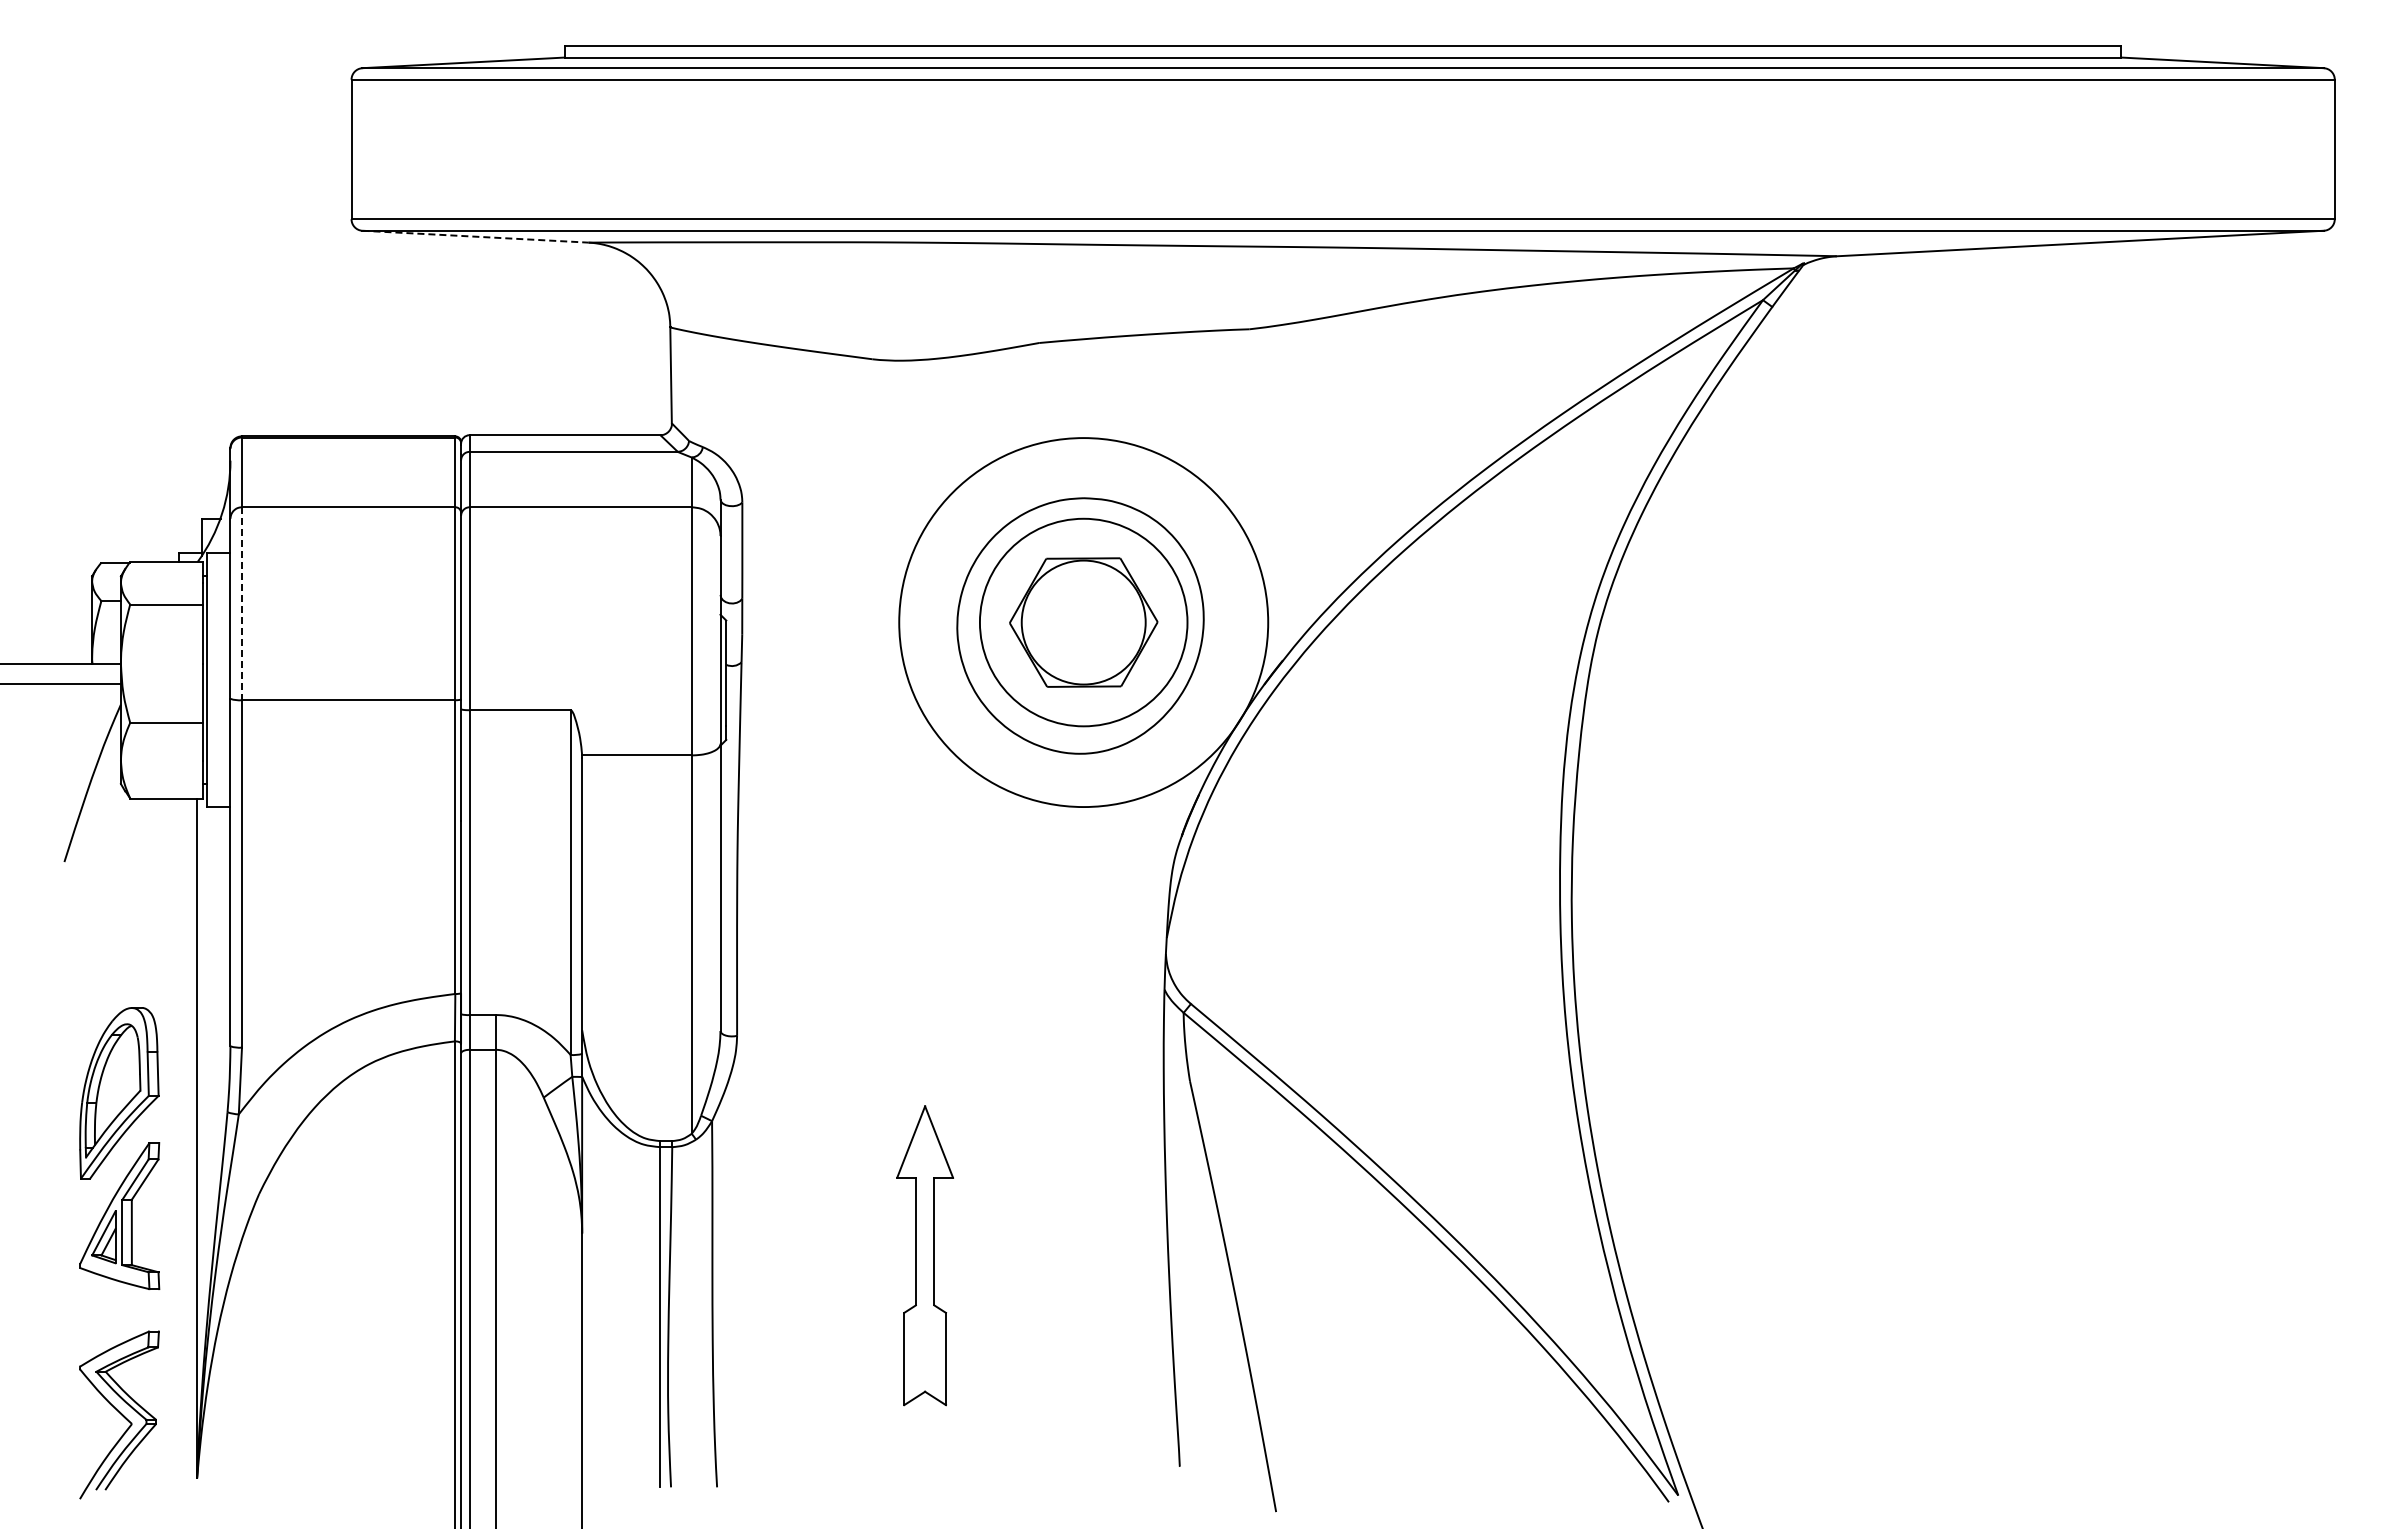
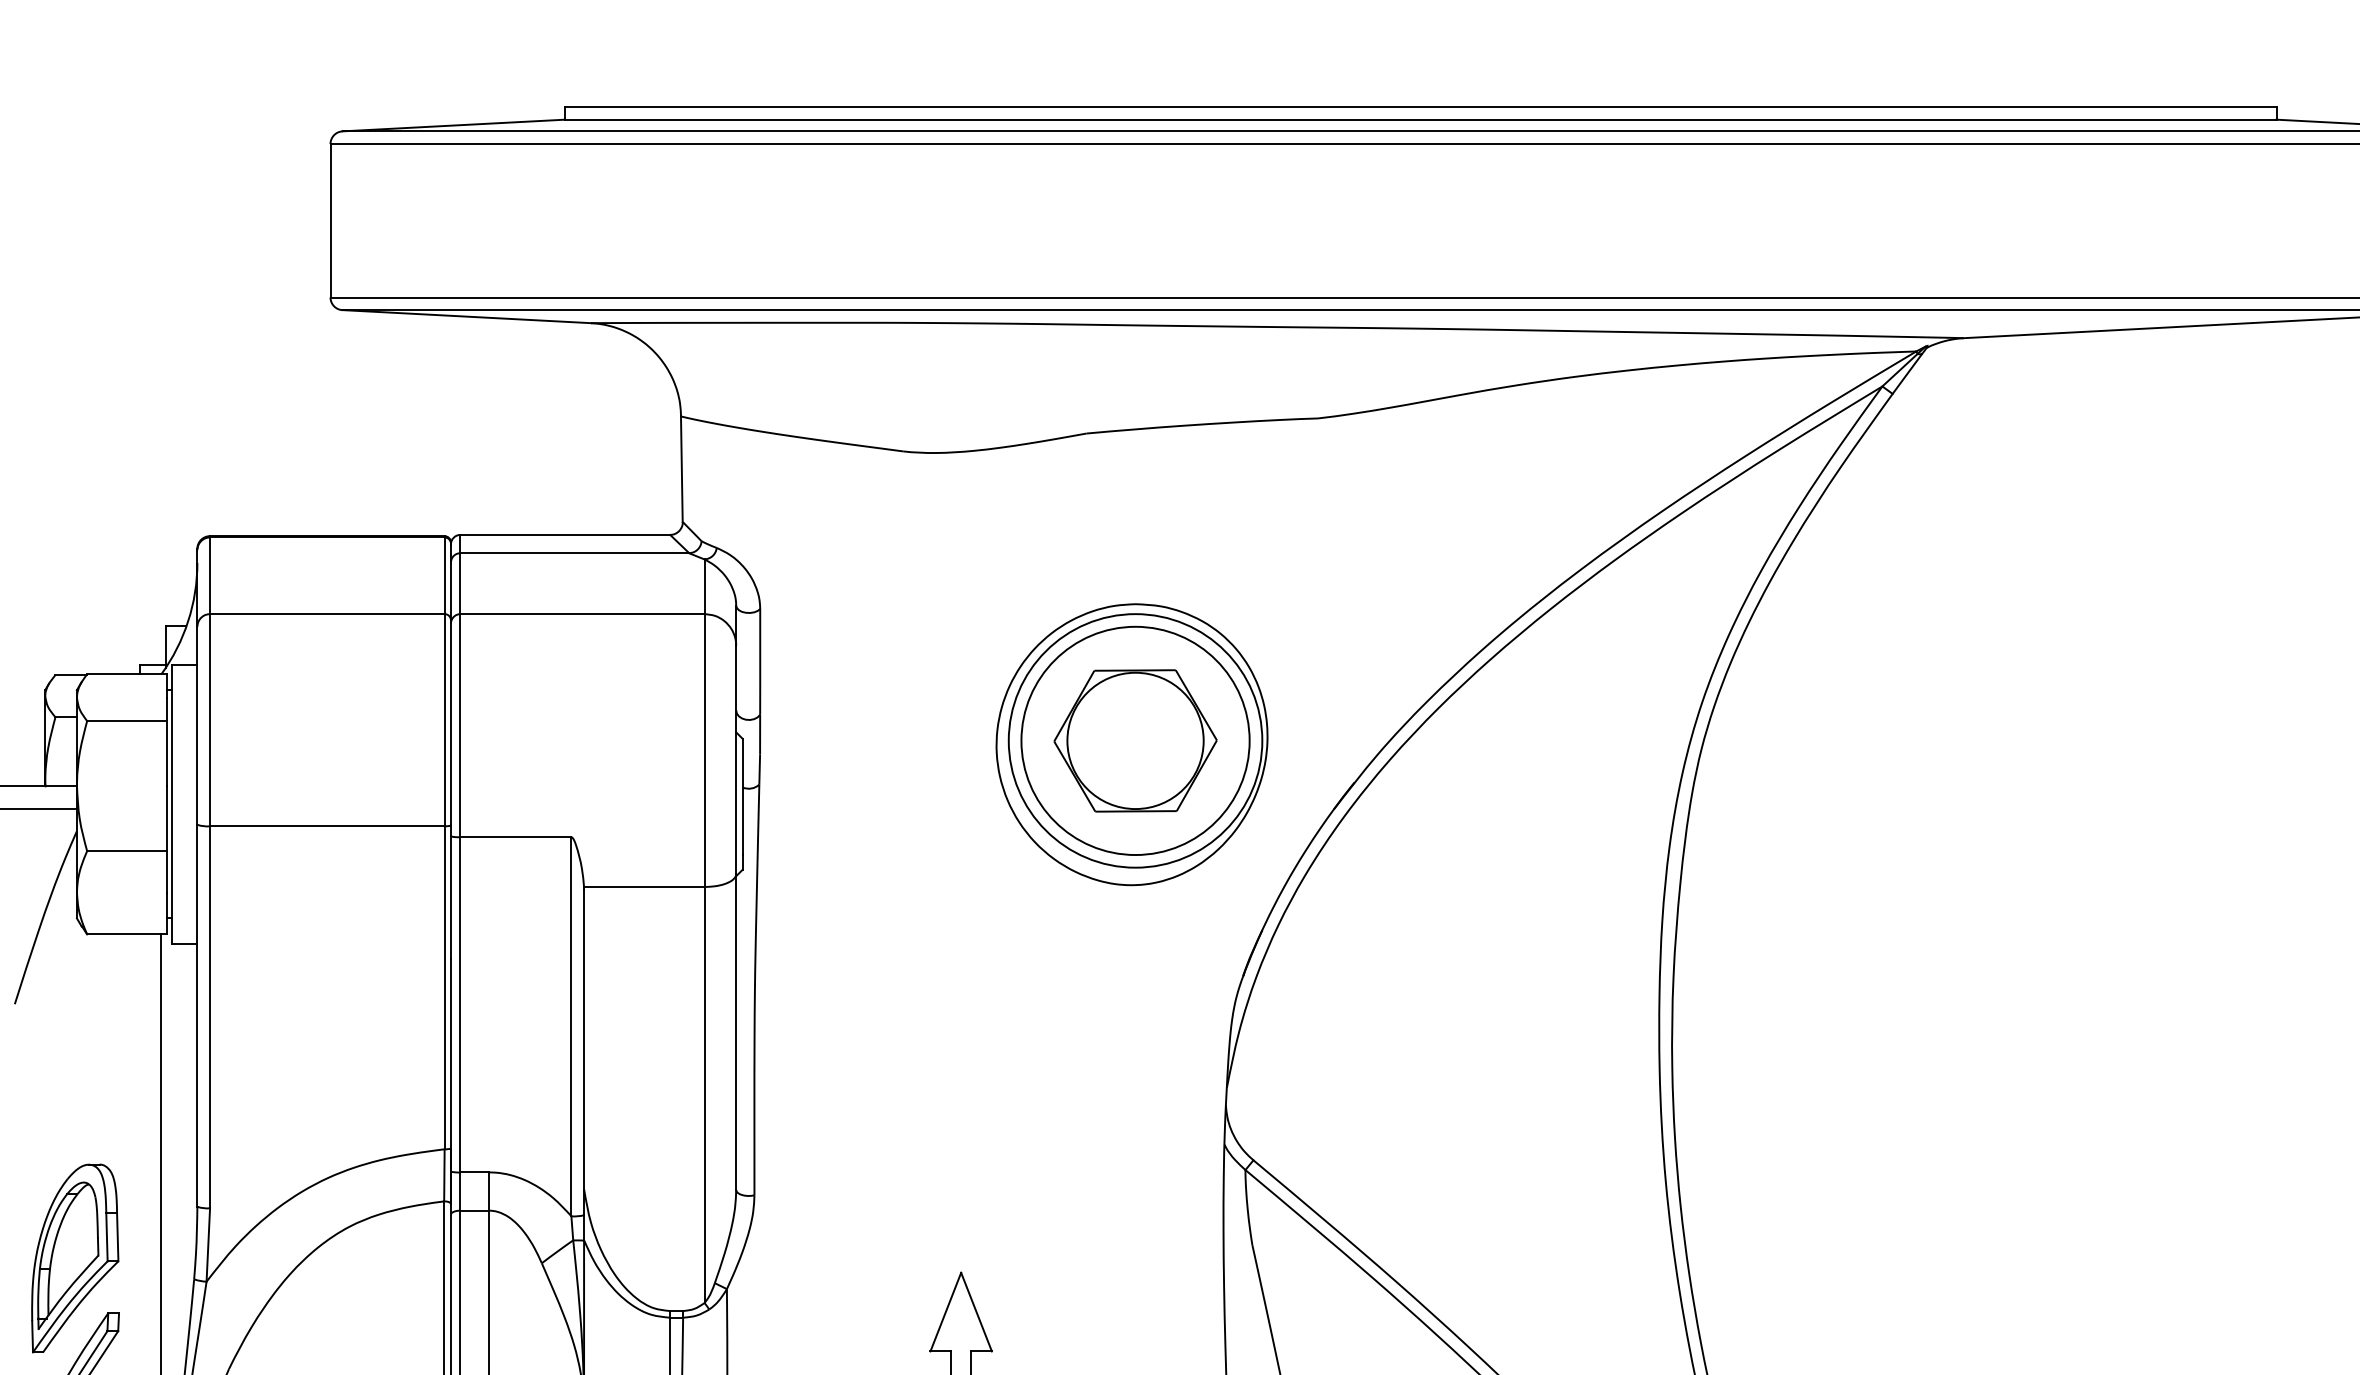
line: (476, 236) -> (467, 316), dashed -> solid
line: (242, 604) -> (210, 721), dashed -> solid
circle: (1083, 622) -> (1135, 740), size x0.62

